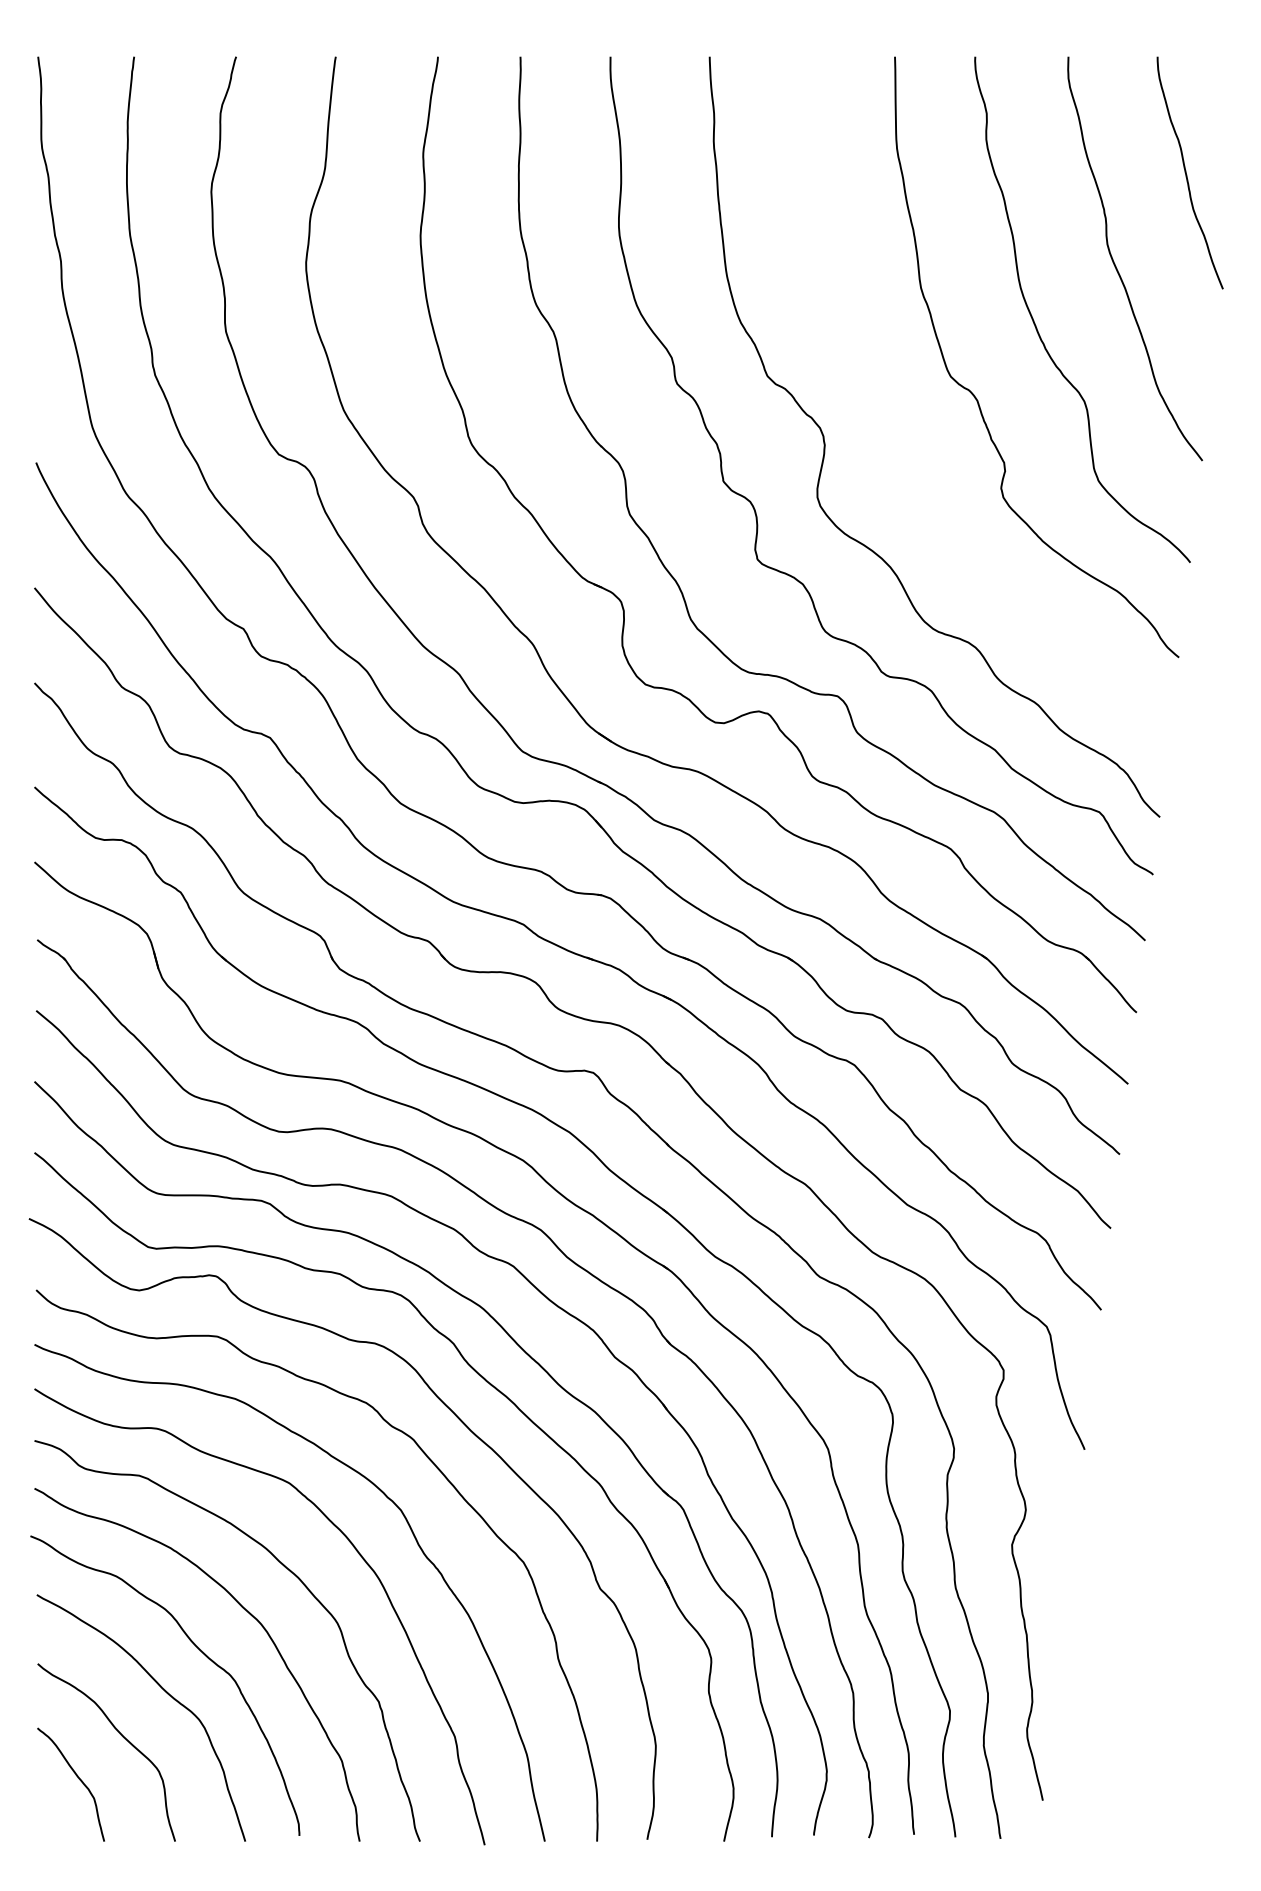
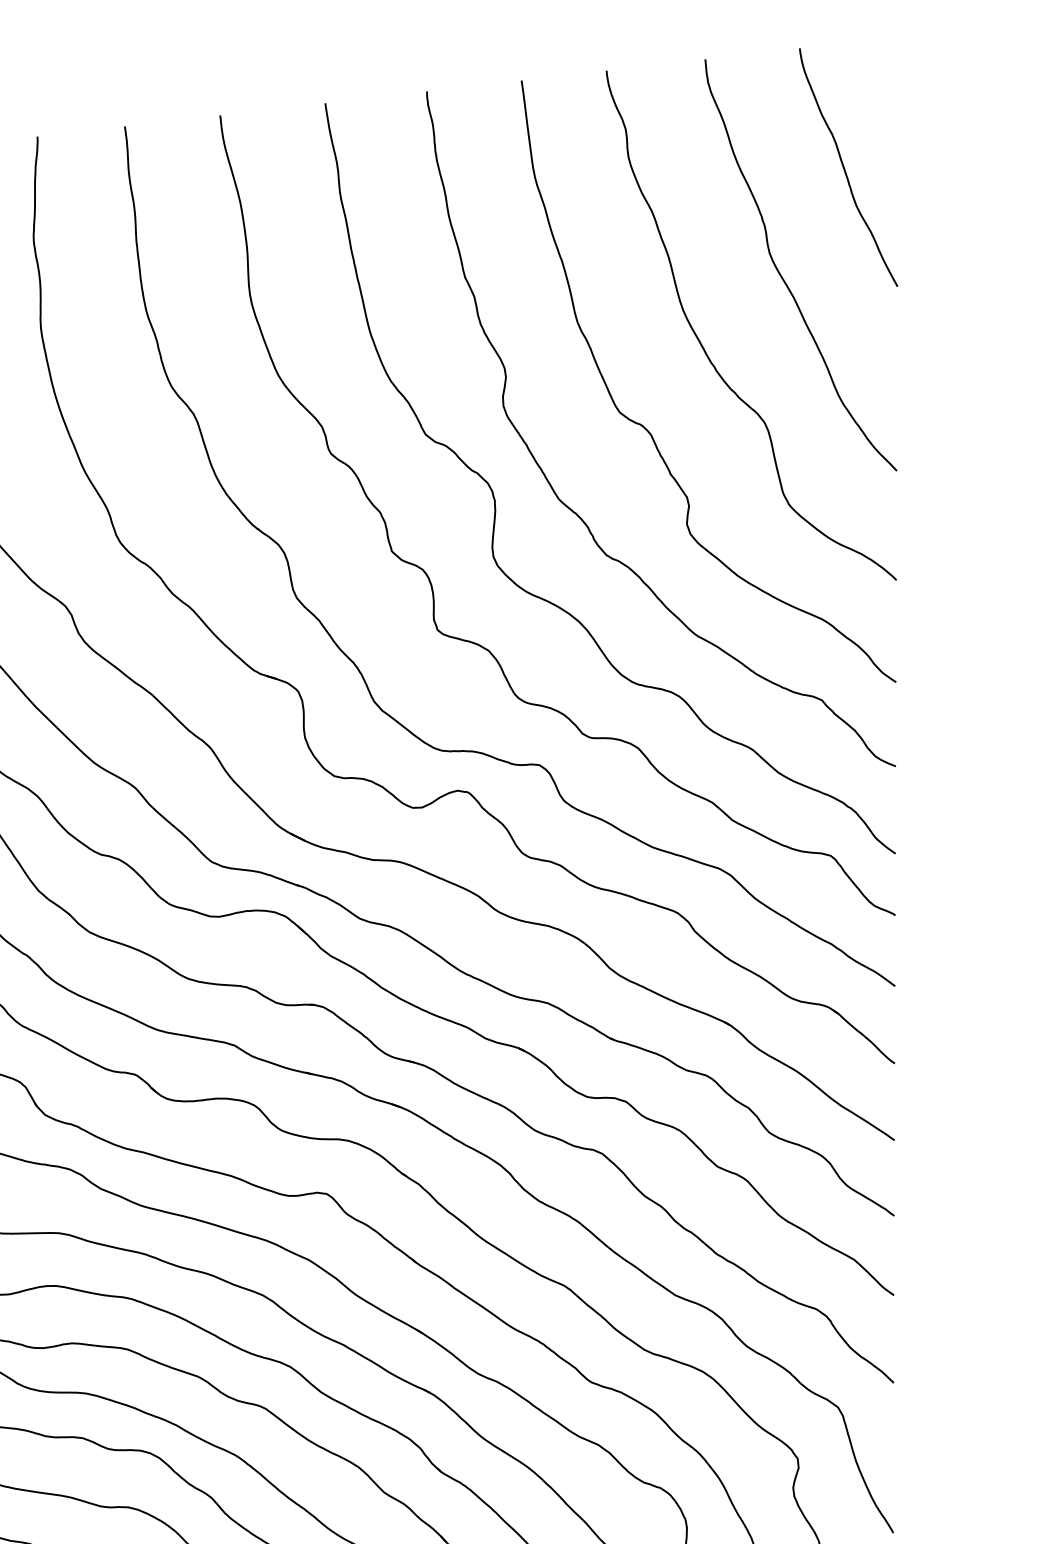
curve: (901, 467) -> (578, 514), added

